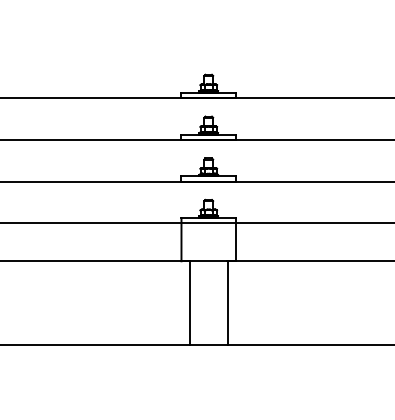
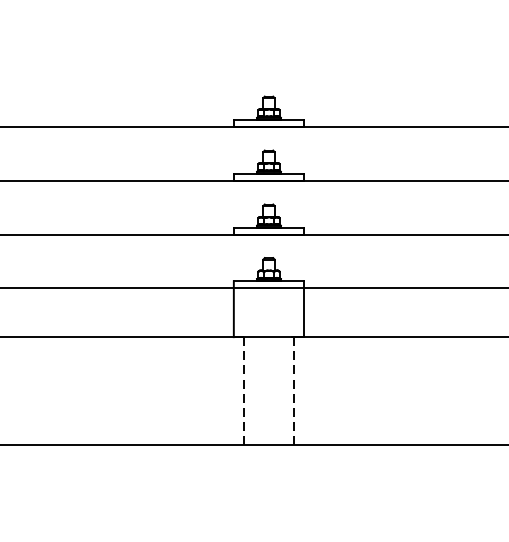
line: (189, 303) -> (244, 391), solid -> dashed
line: (227, 303) -> (293, 391), solid -> dashed

